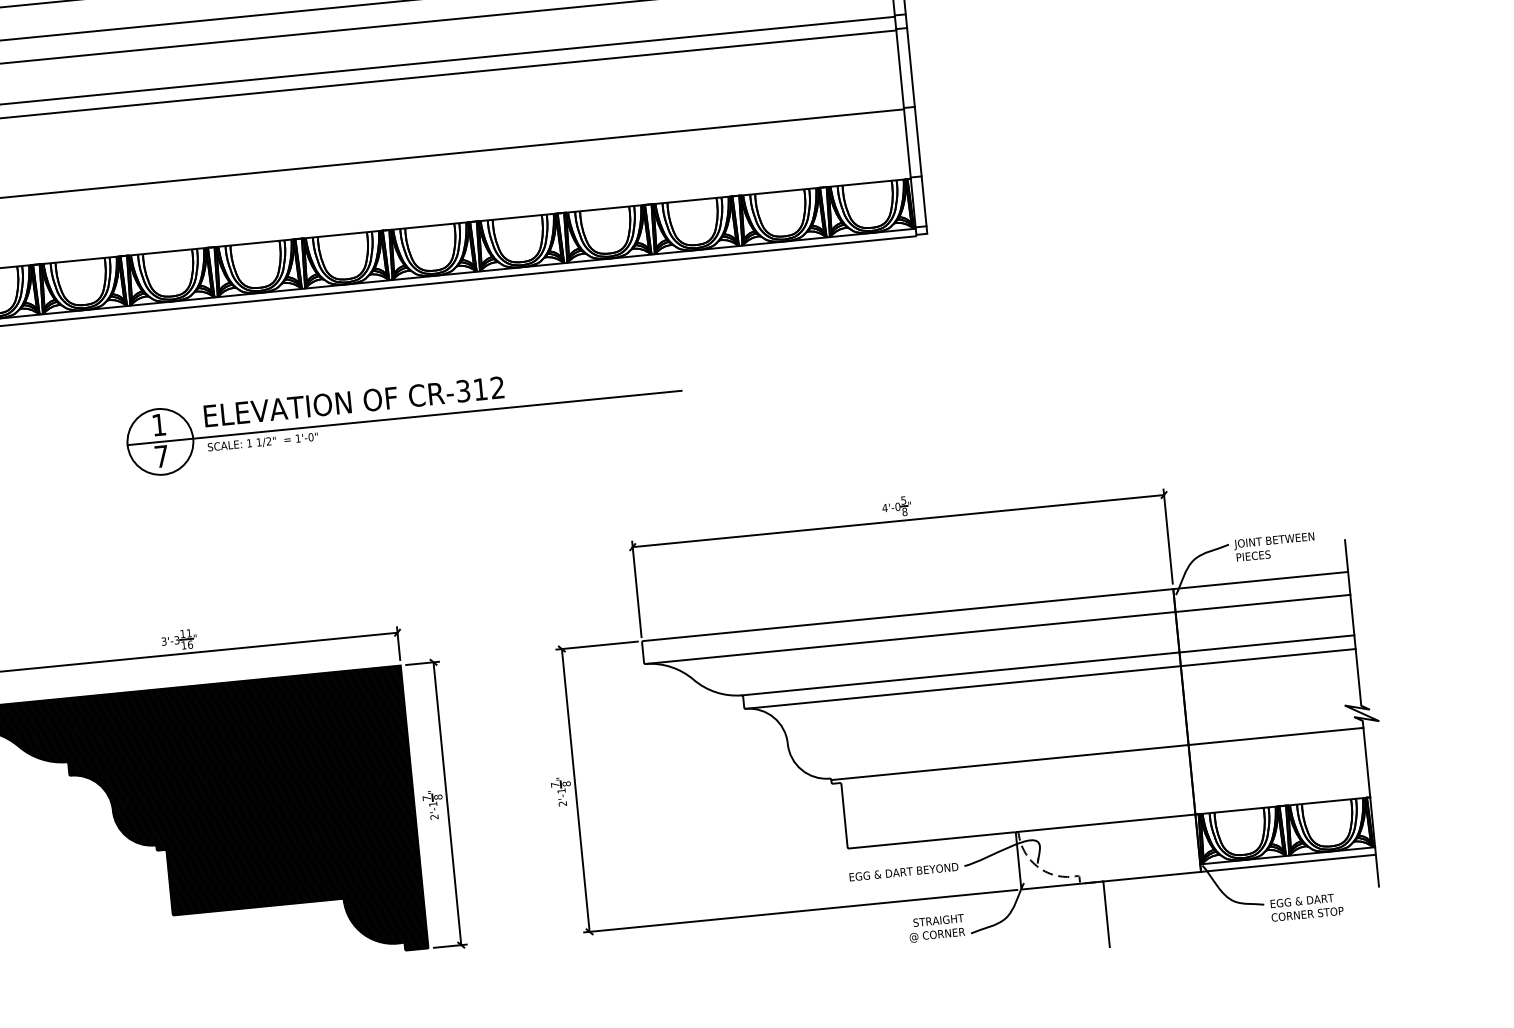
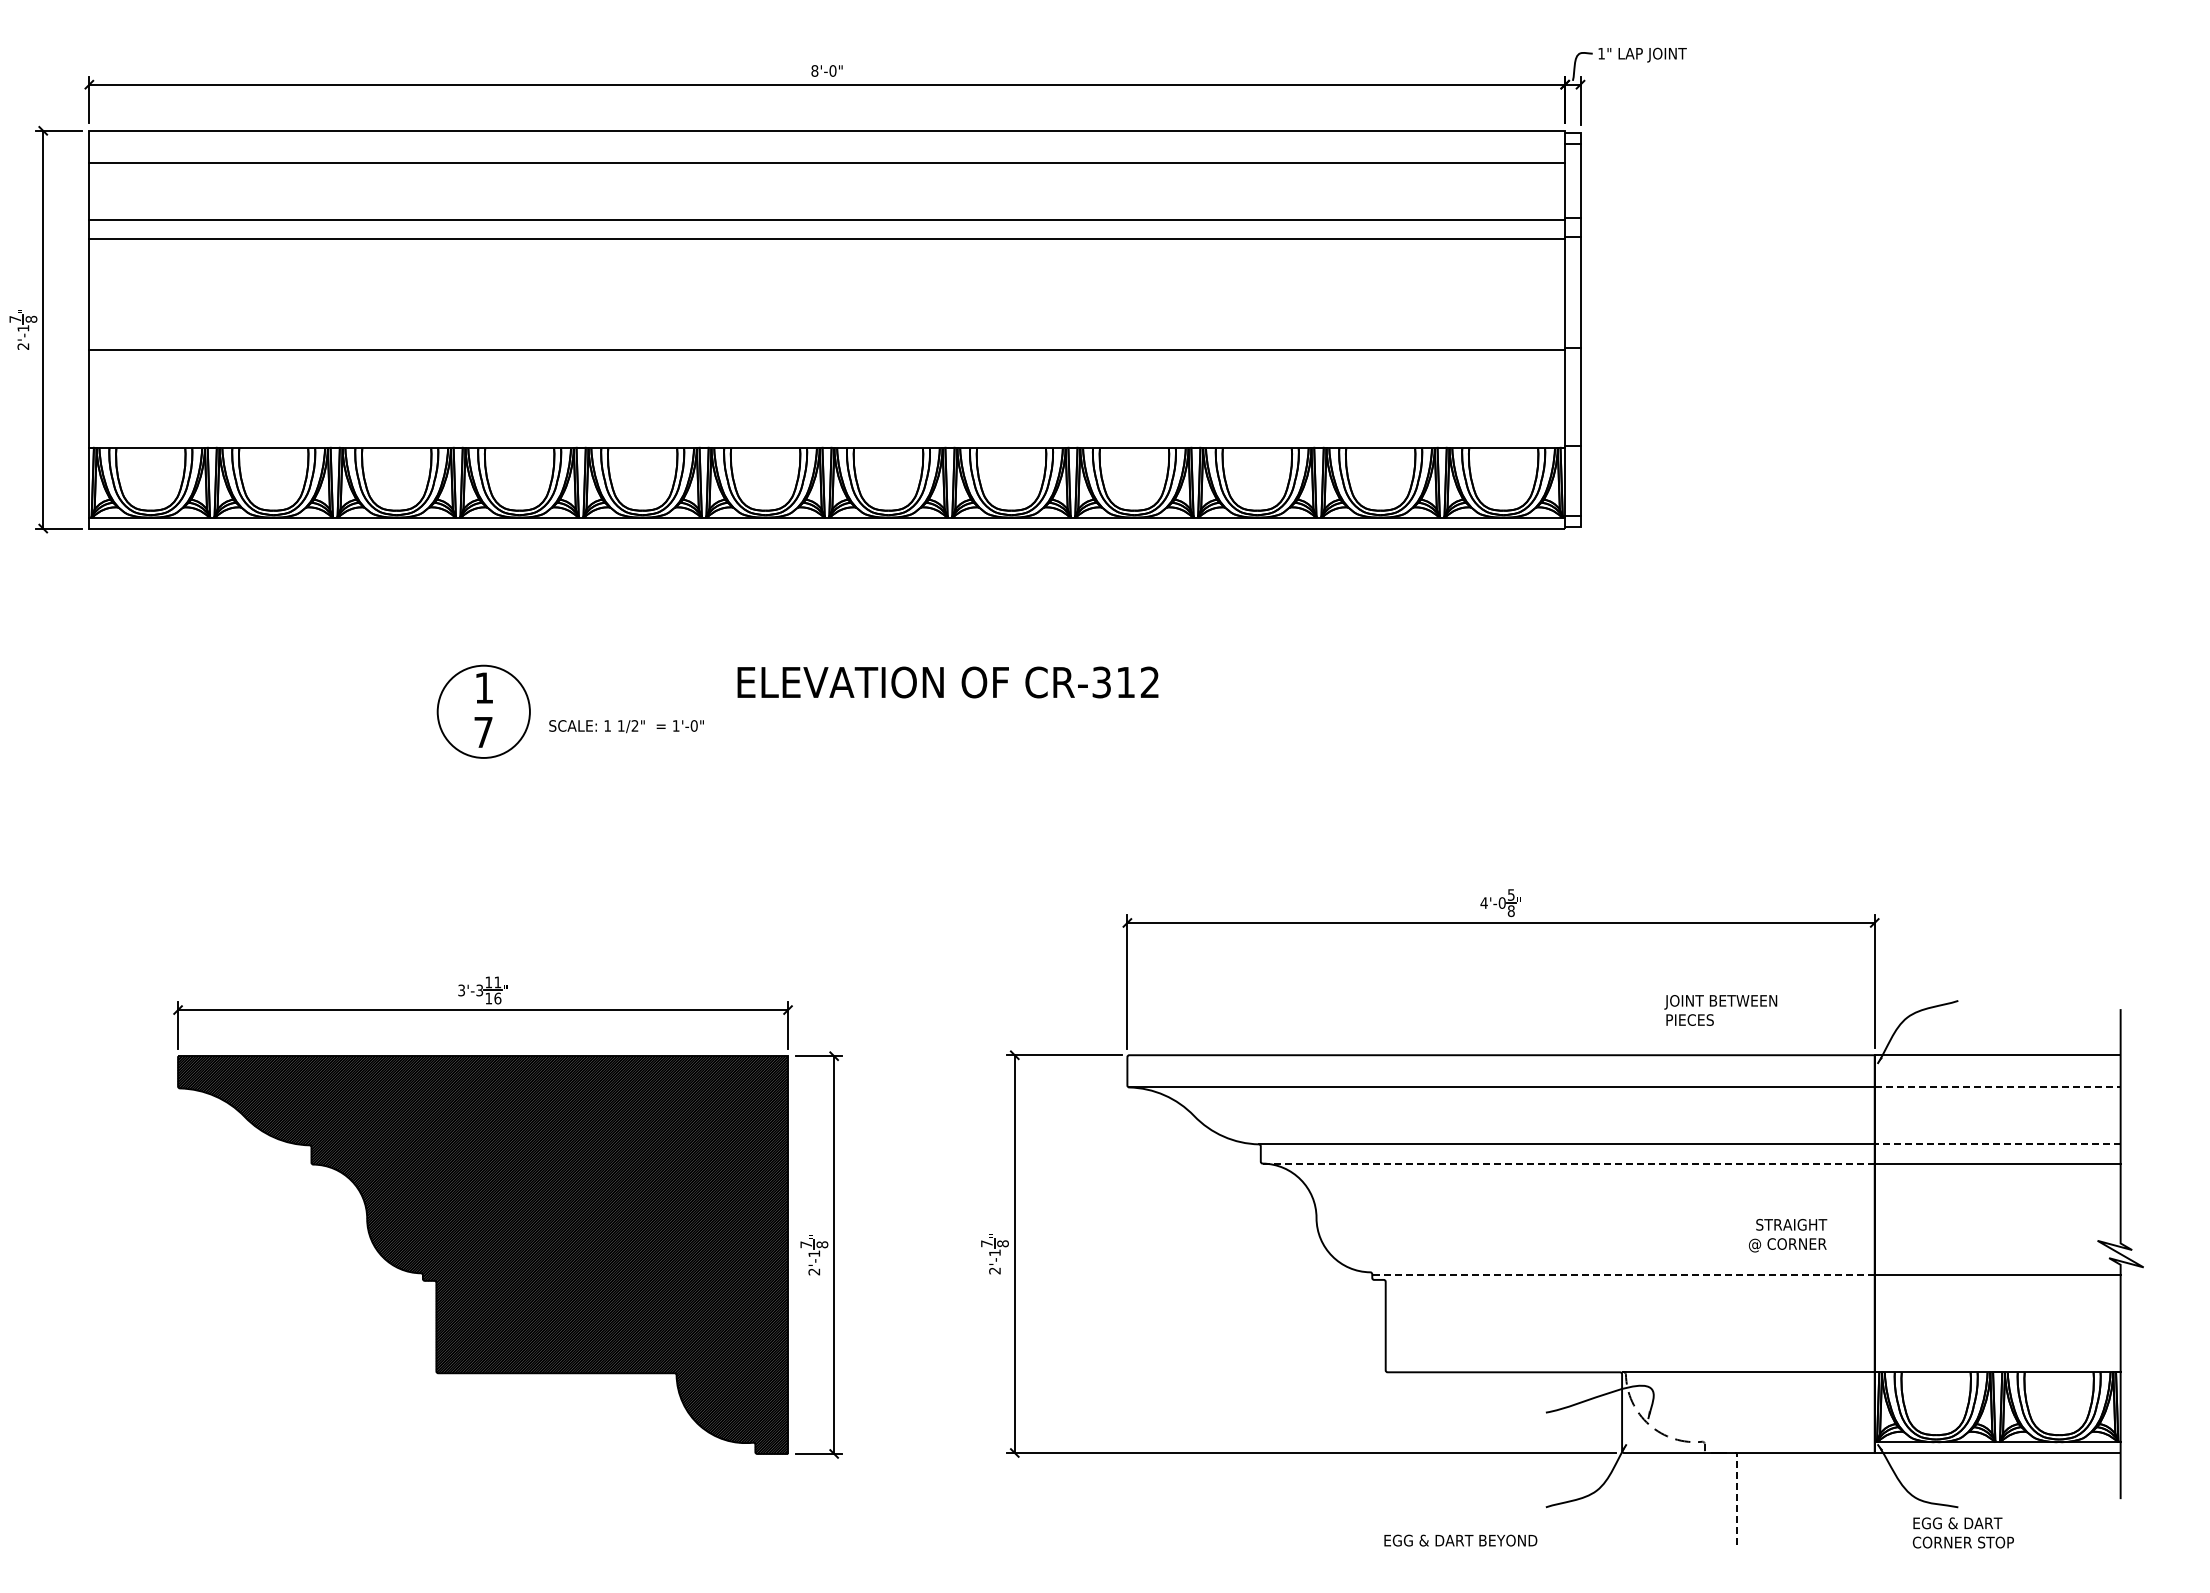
text: (353, 401) -> (947, 682), moved
line: (404, 417) -> (826, 711), removed
text: (1274, 547) -> (1720, 1010), moved
line: (1262, 603) -> (1997, 1087), solid -> dashed
line: (1266, 644) -> (1997, 1144), solid -> dashed
line: (963, 687) -> (1568, 1163), solid -> dashed
line: (1009, 762) -> (1623, 1274), solid -> dashed
text: (903, 871) -> (1460, 1540), moved
text: (1306, 907) -> (1962, 1532), moved
line: (1106, 913) -> (1737, 1498), solid -> dashed
text: (937, 928) -> (1788, 1235), moved

